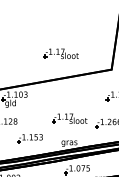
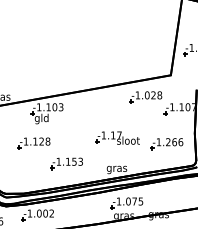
part: (61, 53) -> (106, 54), removed
part: (91, 87) -> (145, 97), added

